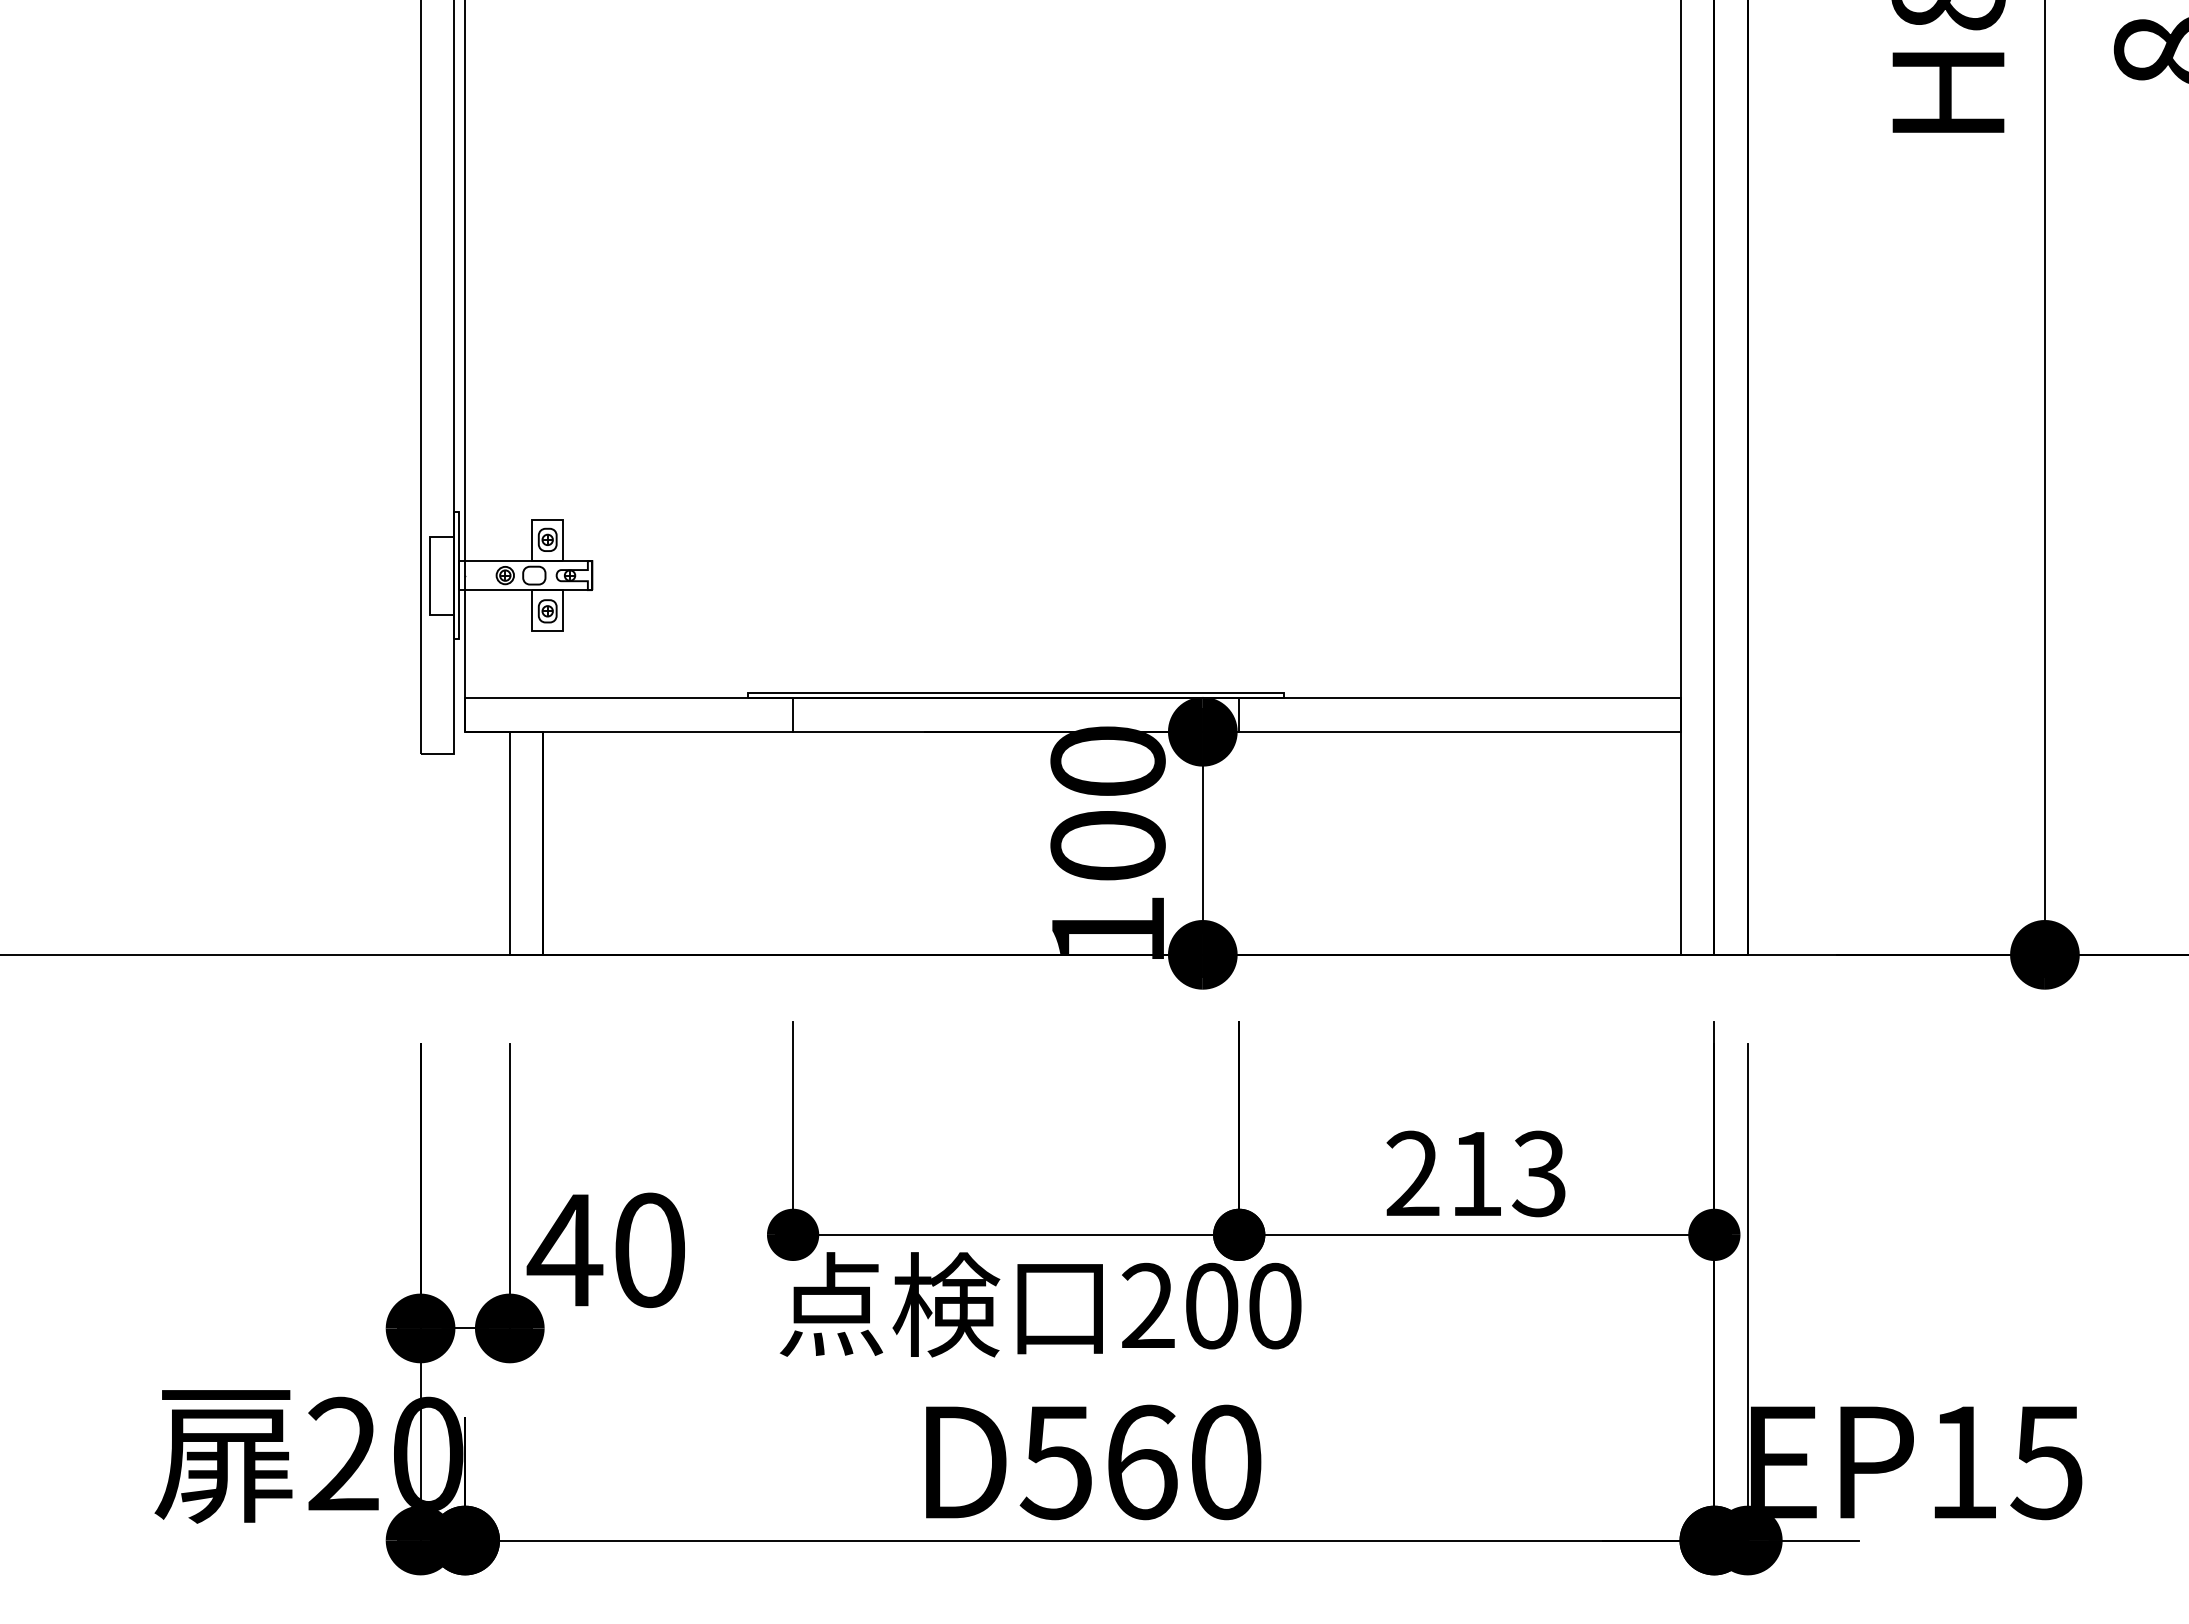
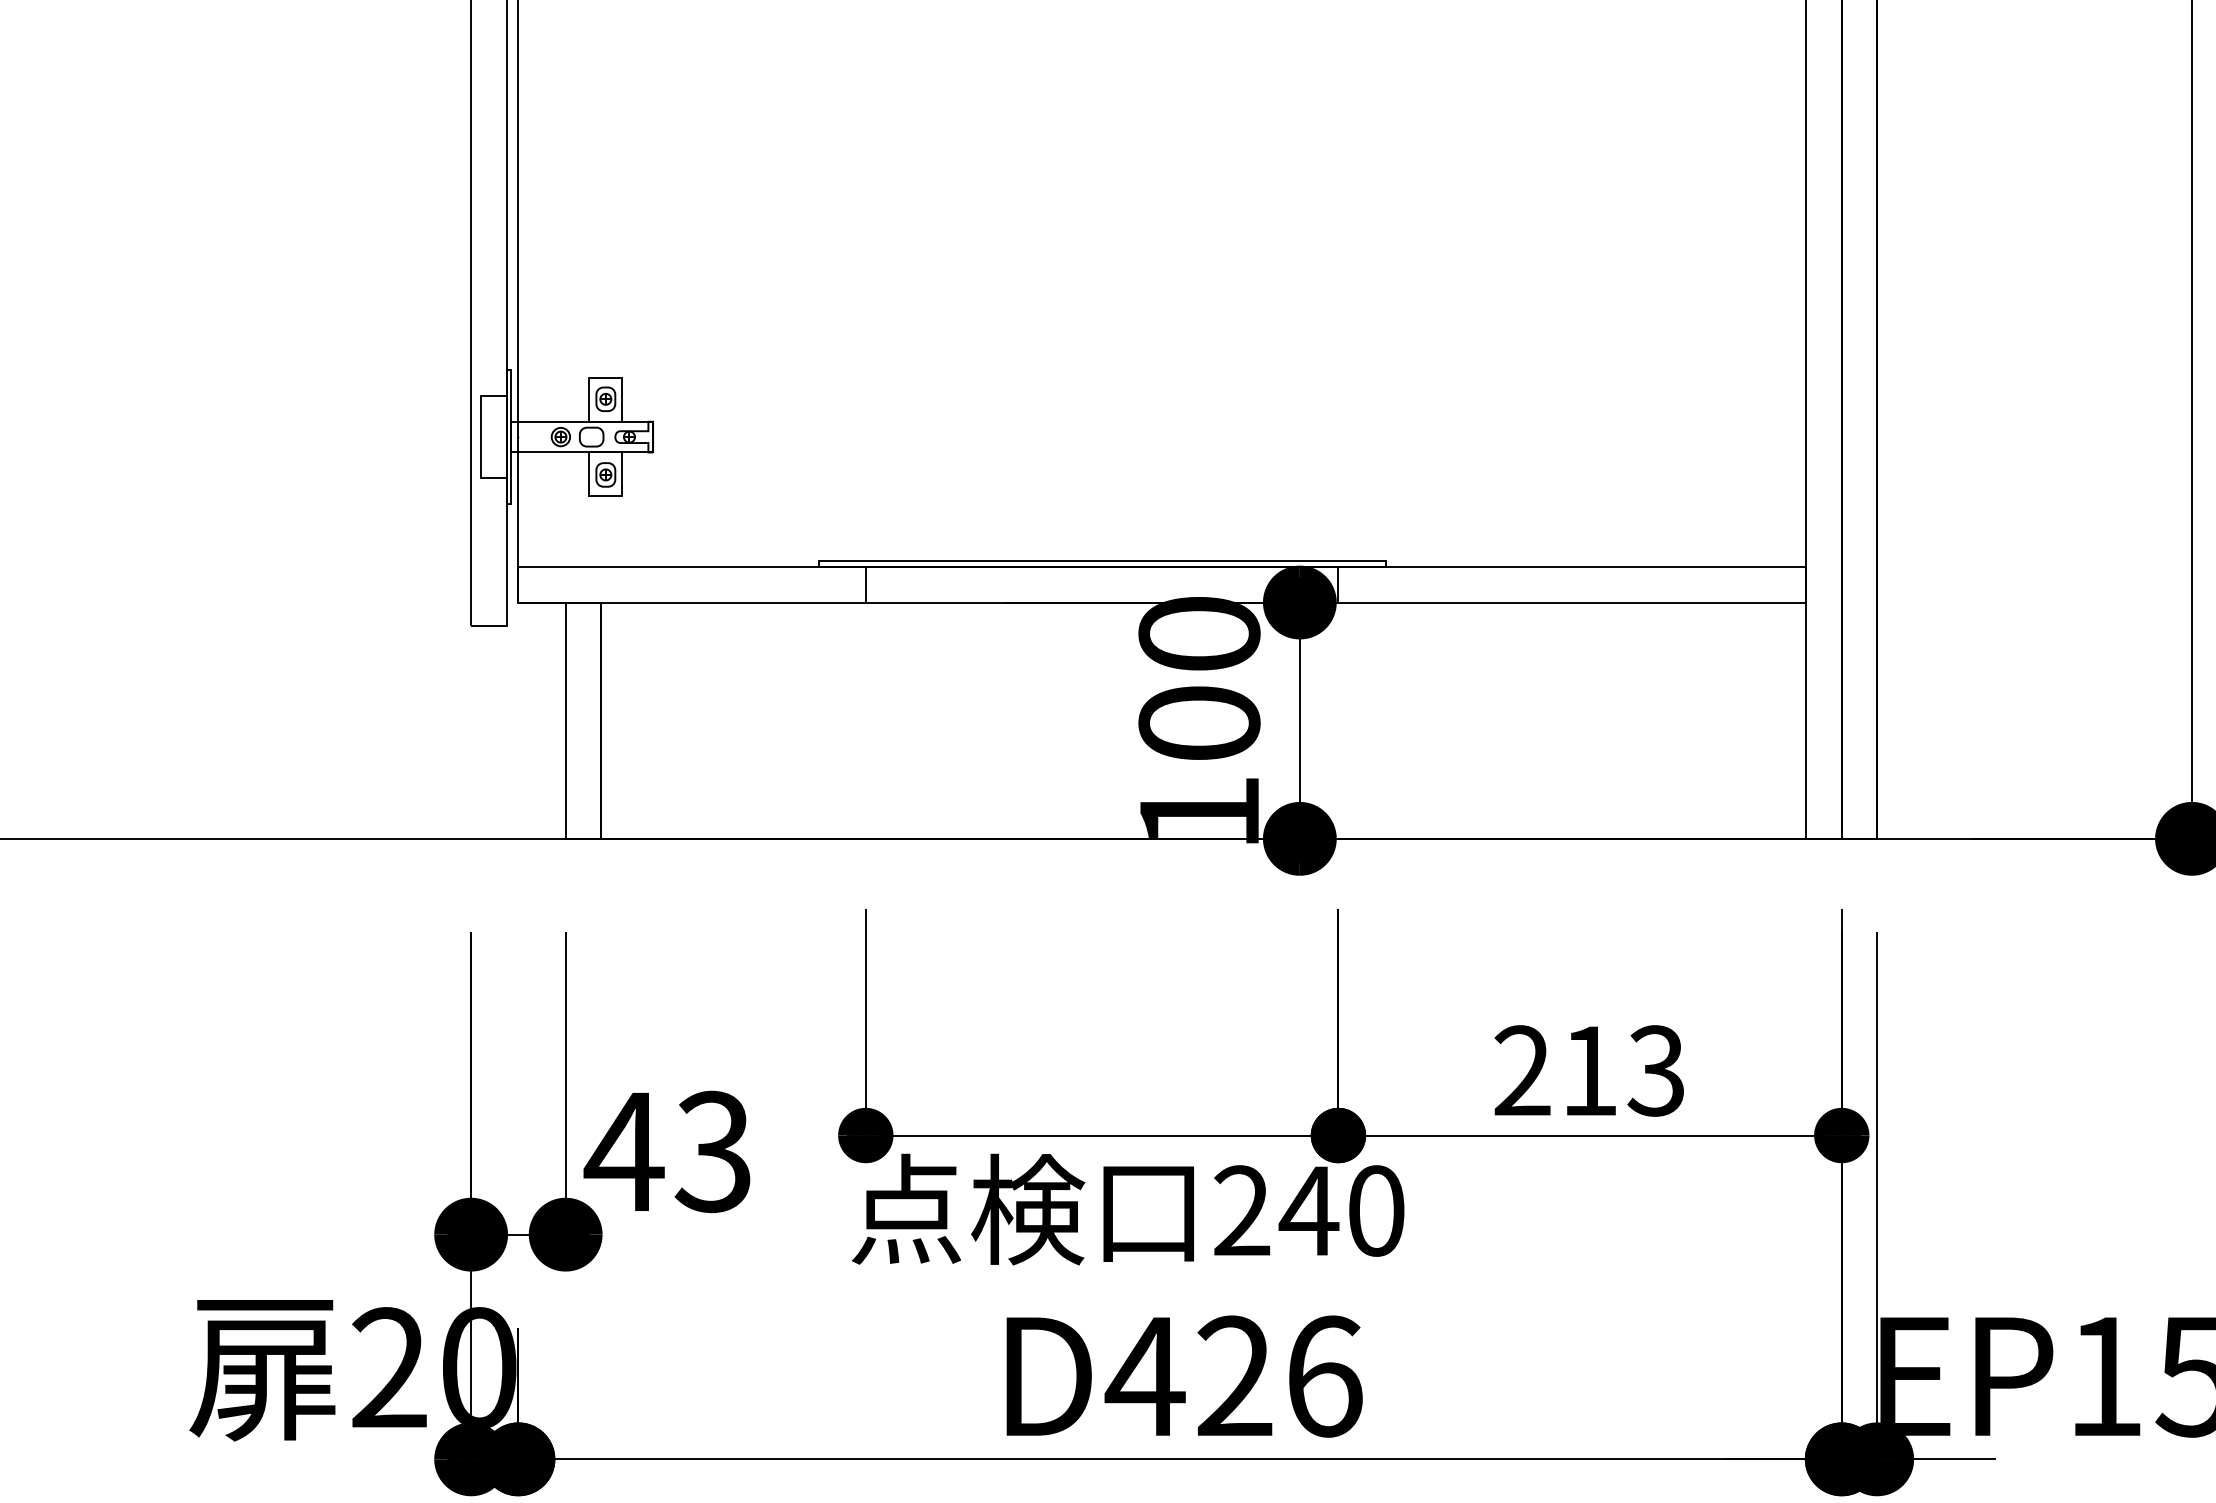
text: (648, 1250) -> (712, 1152), 40 -> 43
text: (1211, 1305) -> (1309, 1210), 200 -> 240
text: (1140, 1462) -> (1233, 1376), D560 -> D426

